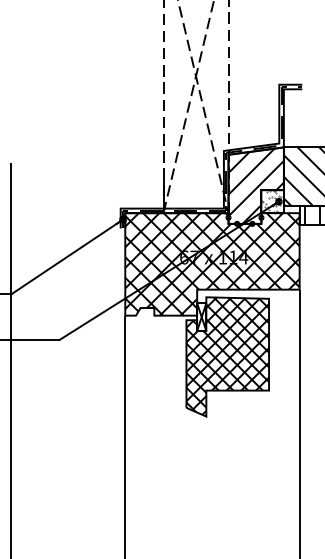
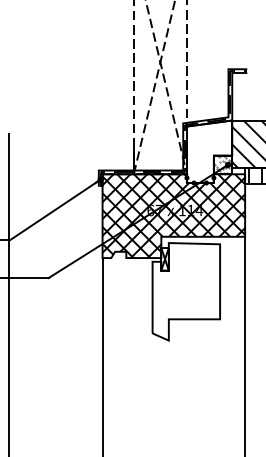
hatch: (256, 186) -> (209, 152), removed
hatch: (227, 356) -> (186, 291), removed

